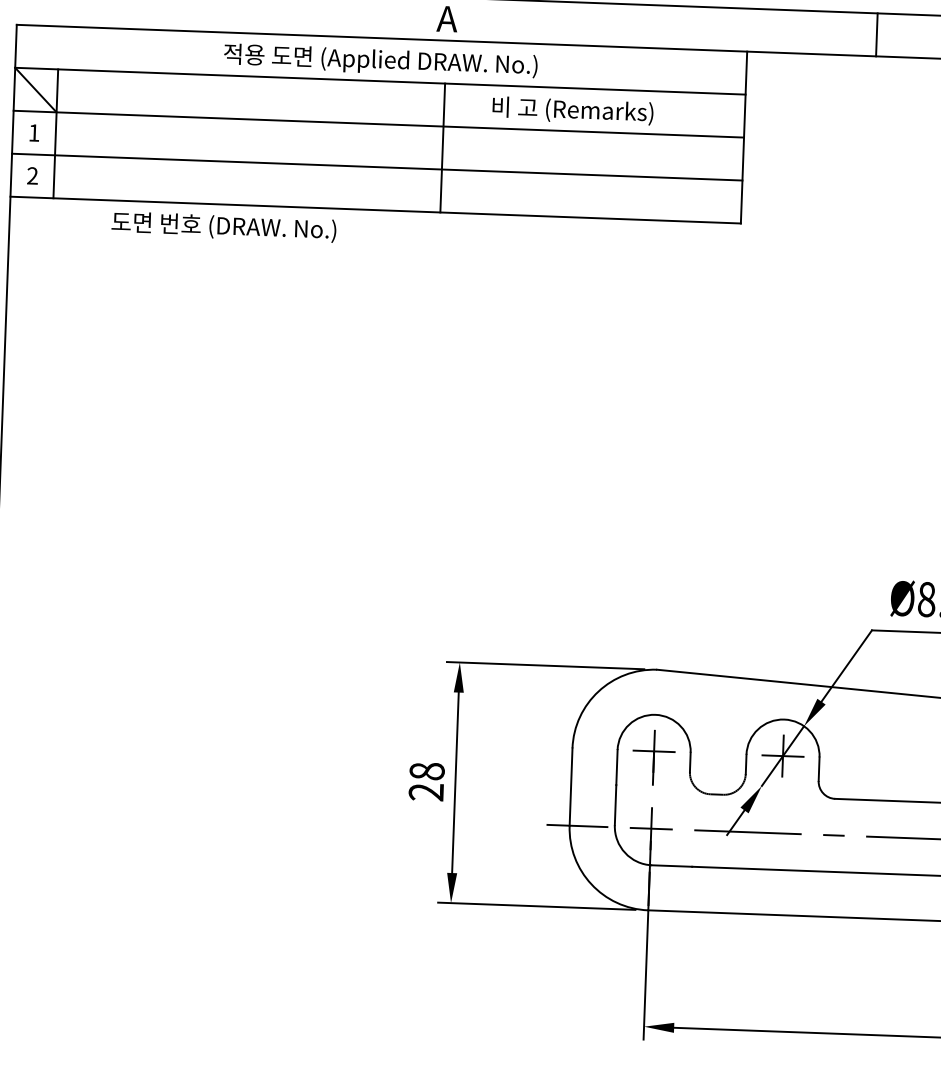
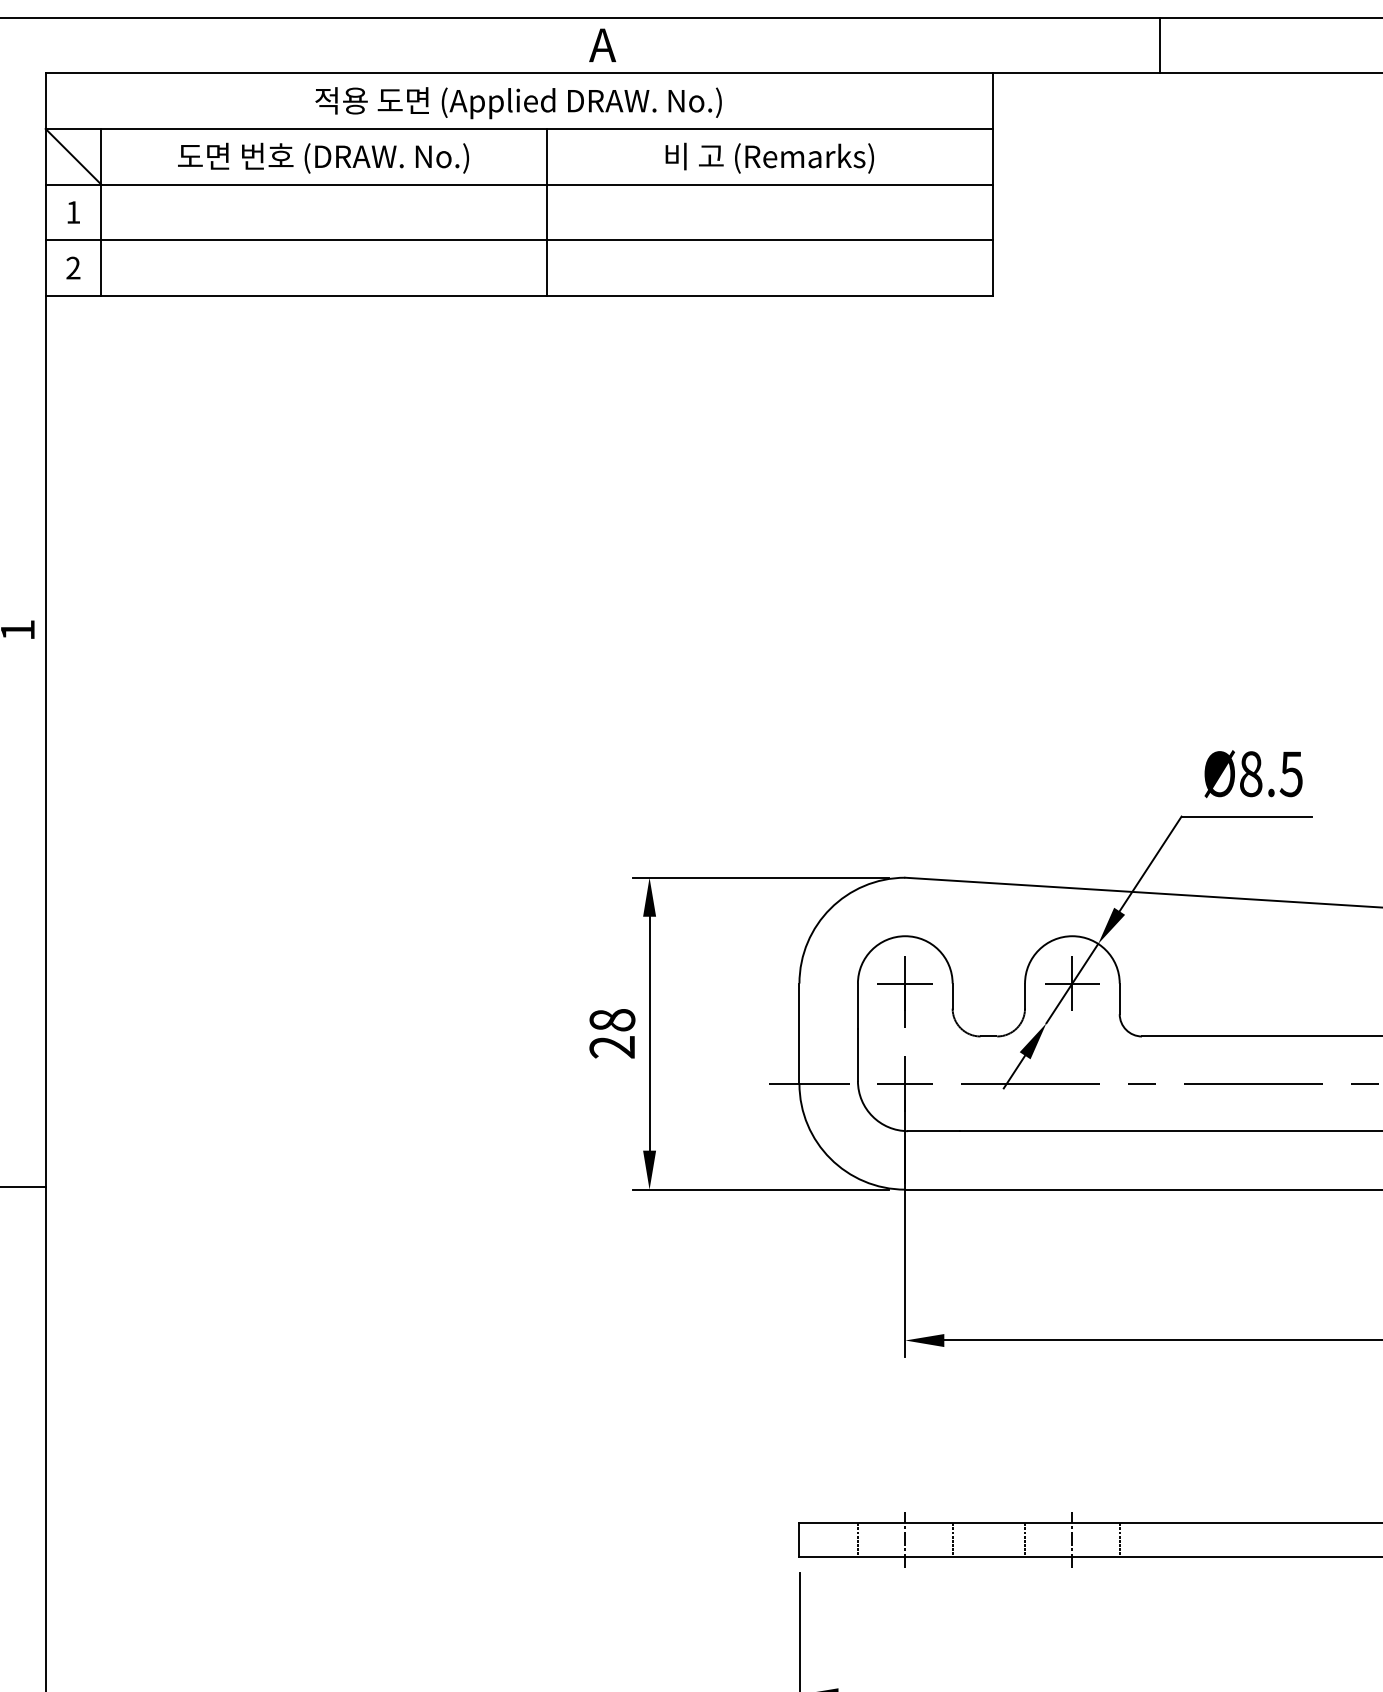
line: (442, 148) -> (546, 212), moved
text: (223, 226) -> (323, 157), moved

